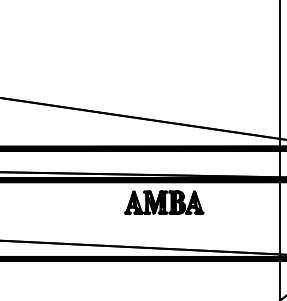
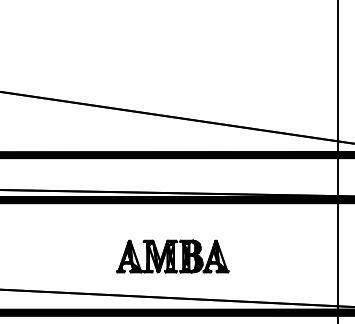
part: (164, 202) -> (173, 256), moved

